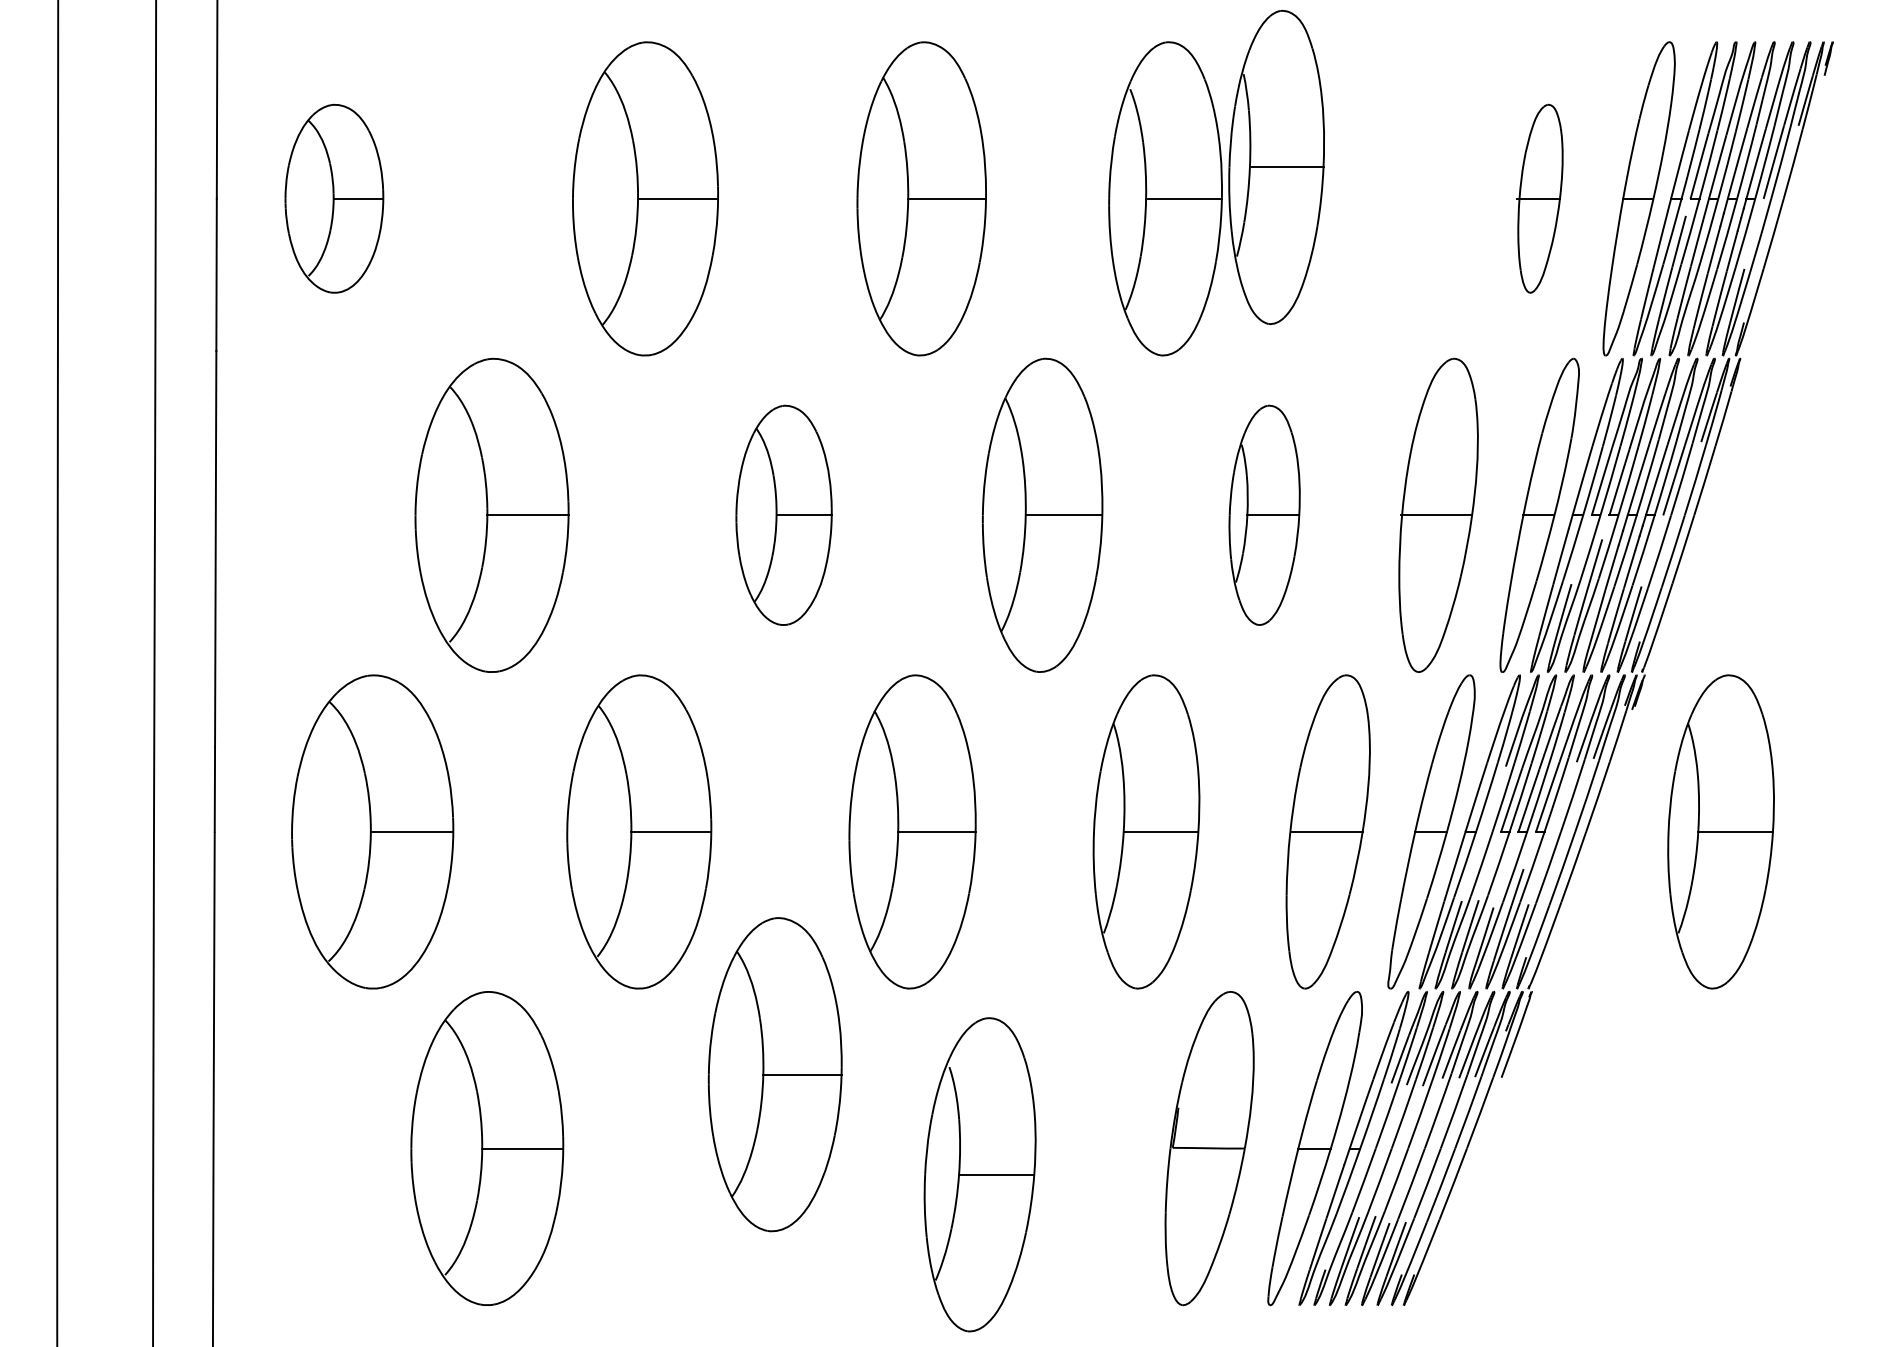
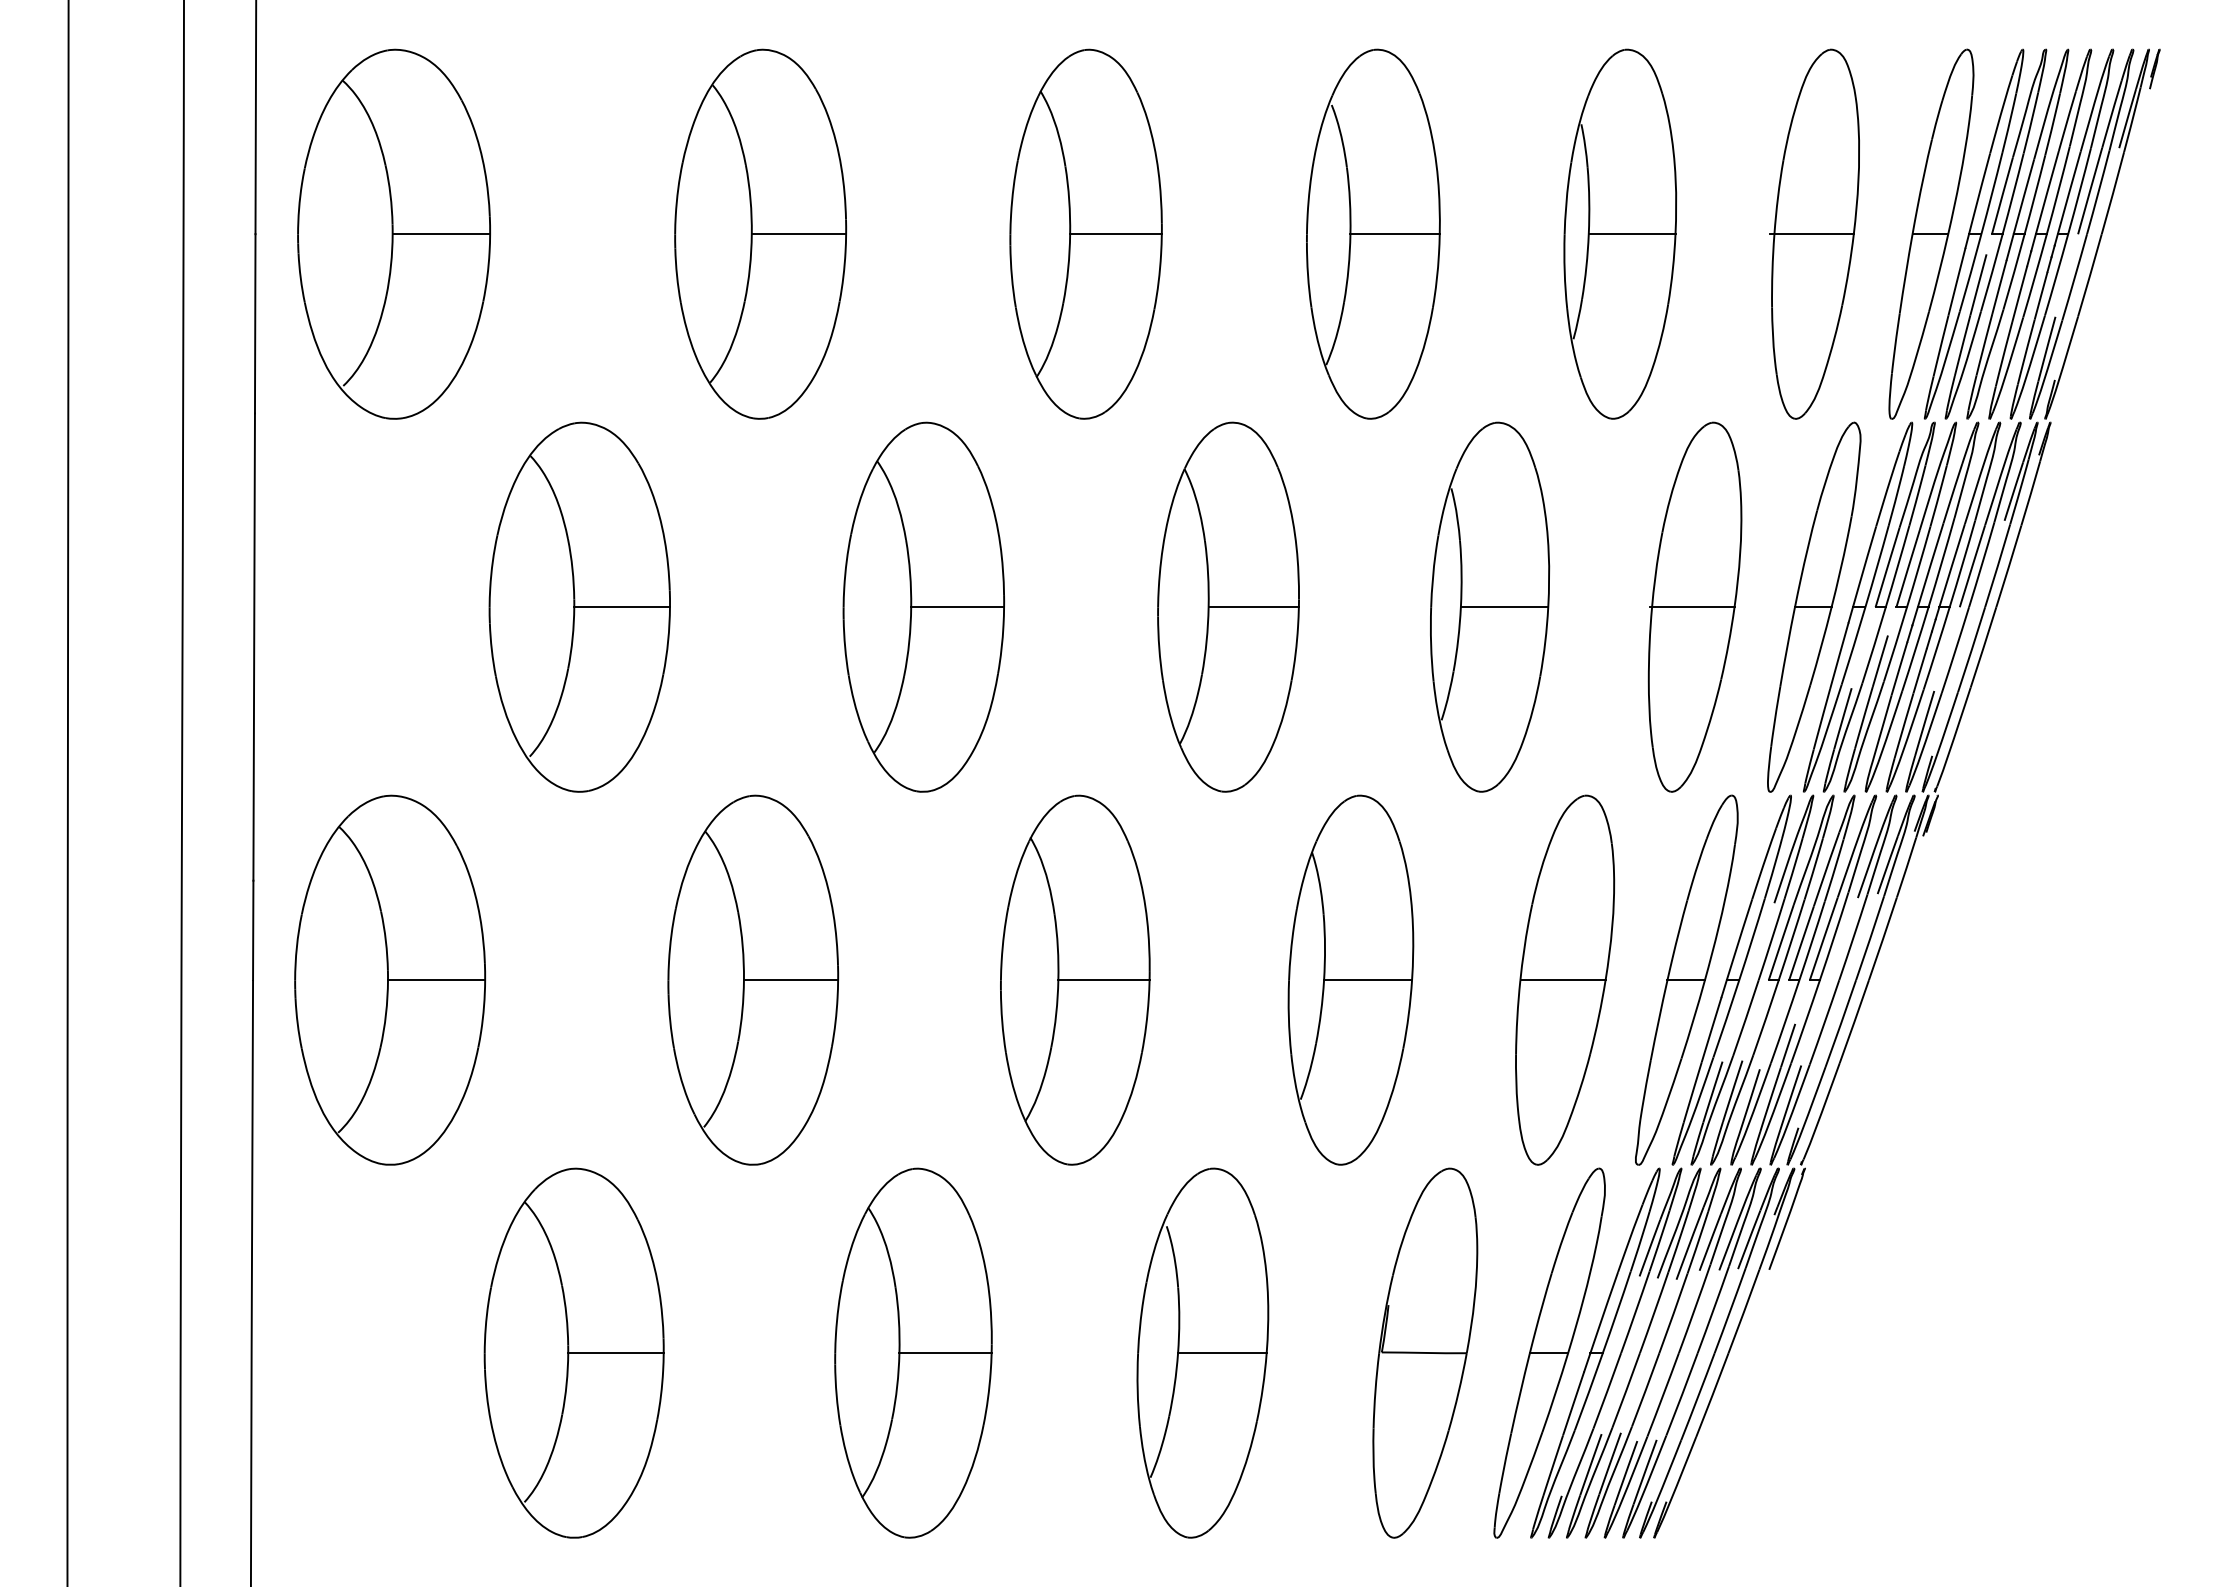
part: (1276, 166) -> (1620, 233), moved
part: (333, 198) -> (393, 233), size x1.67
part: (1539, 198) -> (1814, 233), size x1.67
part: (783, 514) -> (923, 606), size x1.43
part: (1264, 514) -> (1490, 606), size x1.43
part: (372, 831) -> (390, 979), moved
part: (1720, 831) -> (2027, 979), removed
part: (775, 1074) -> (913, 1352), moved
part: (979, 1174) -> (1202, 1352), moved

